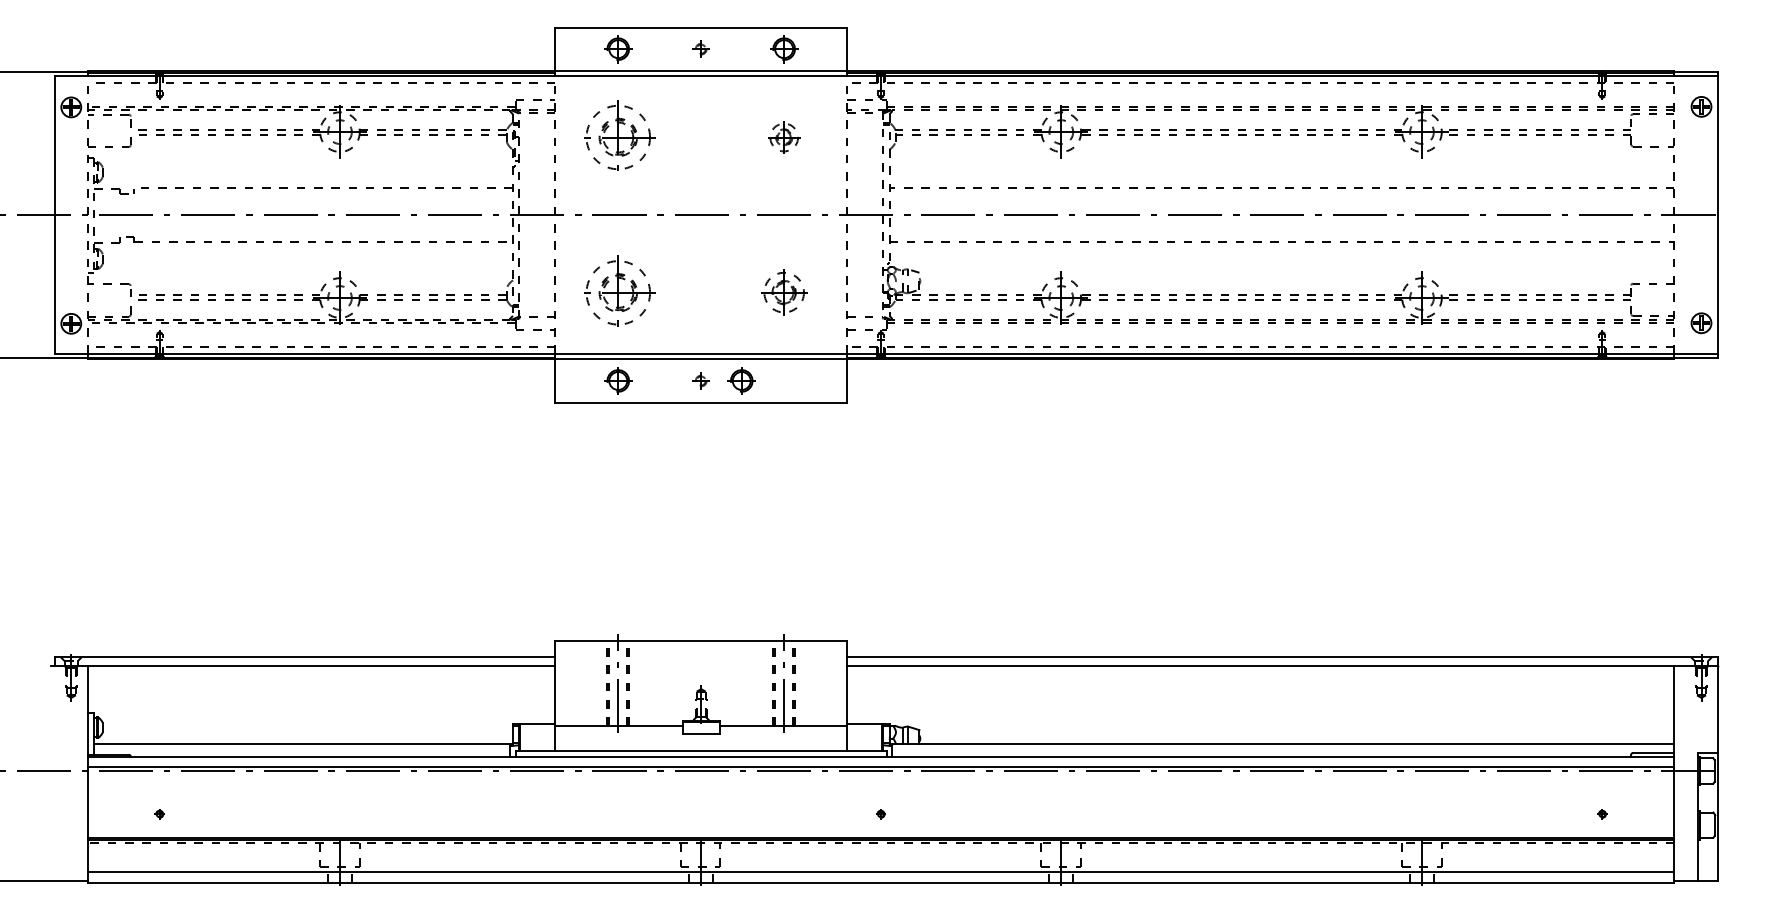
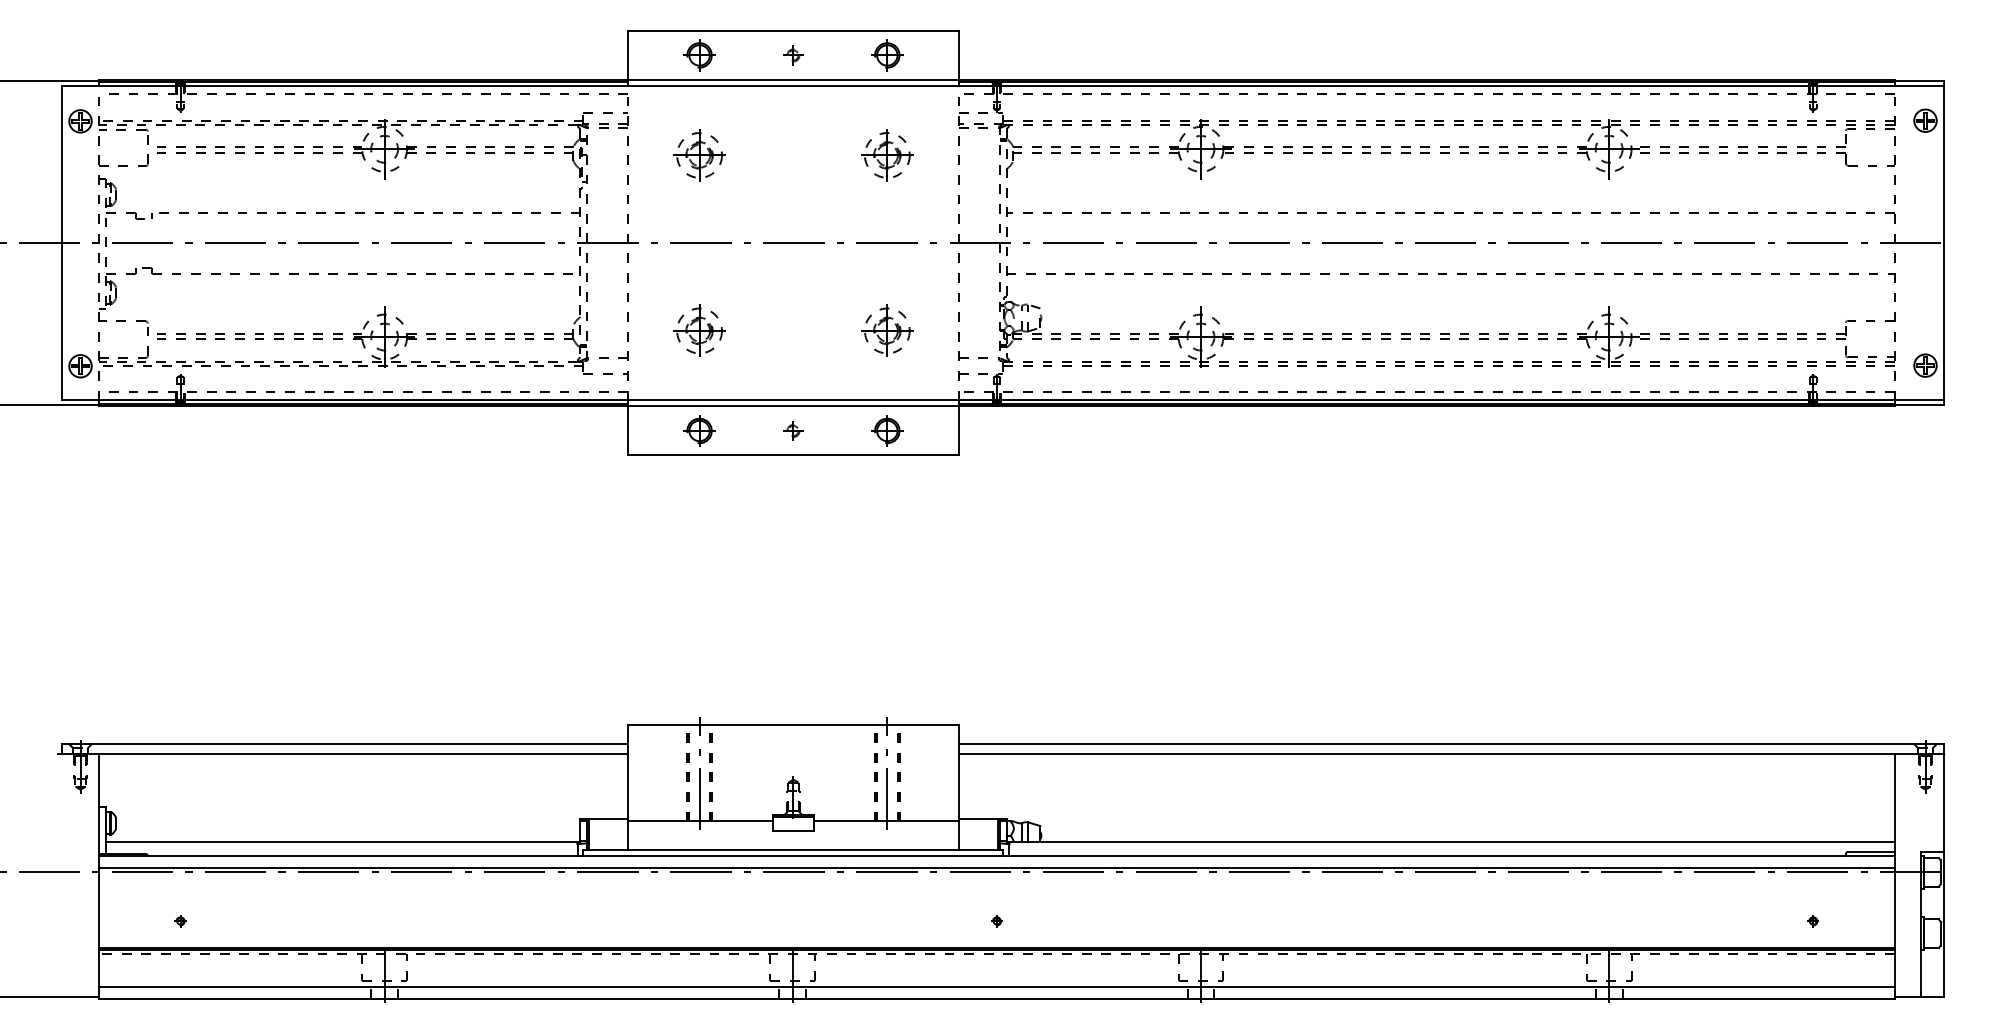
part: (618, 137) -> (699, 155), size x0.62
part: (784, 137) -> (887, 155), size x1.43
part: (618, 292) -> (699, 330), size x0.62
part: (741, 380) -> (887, 430), moved

